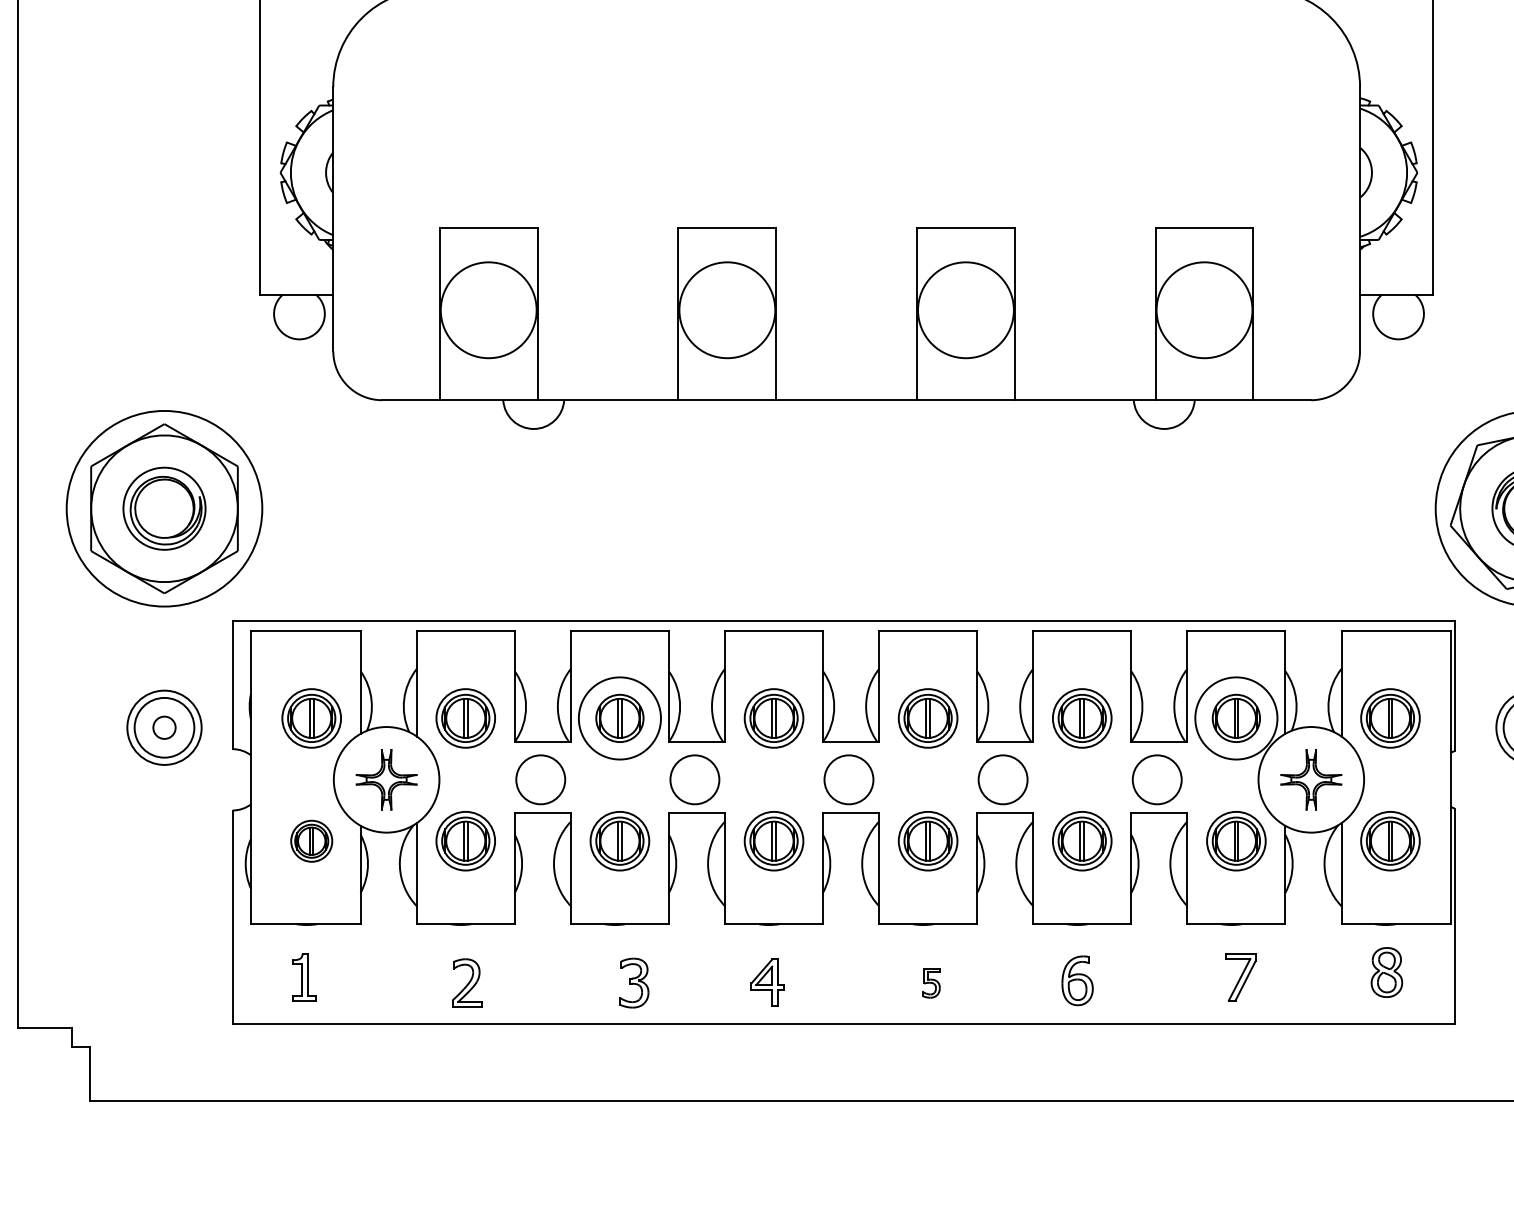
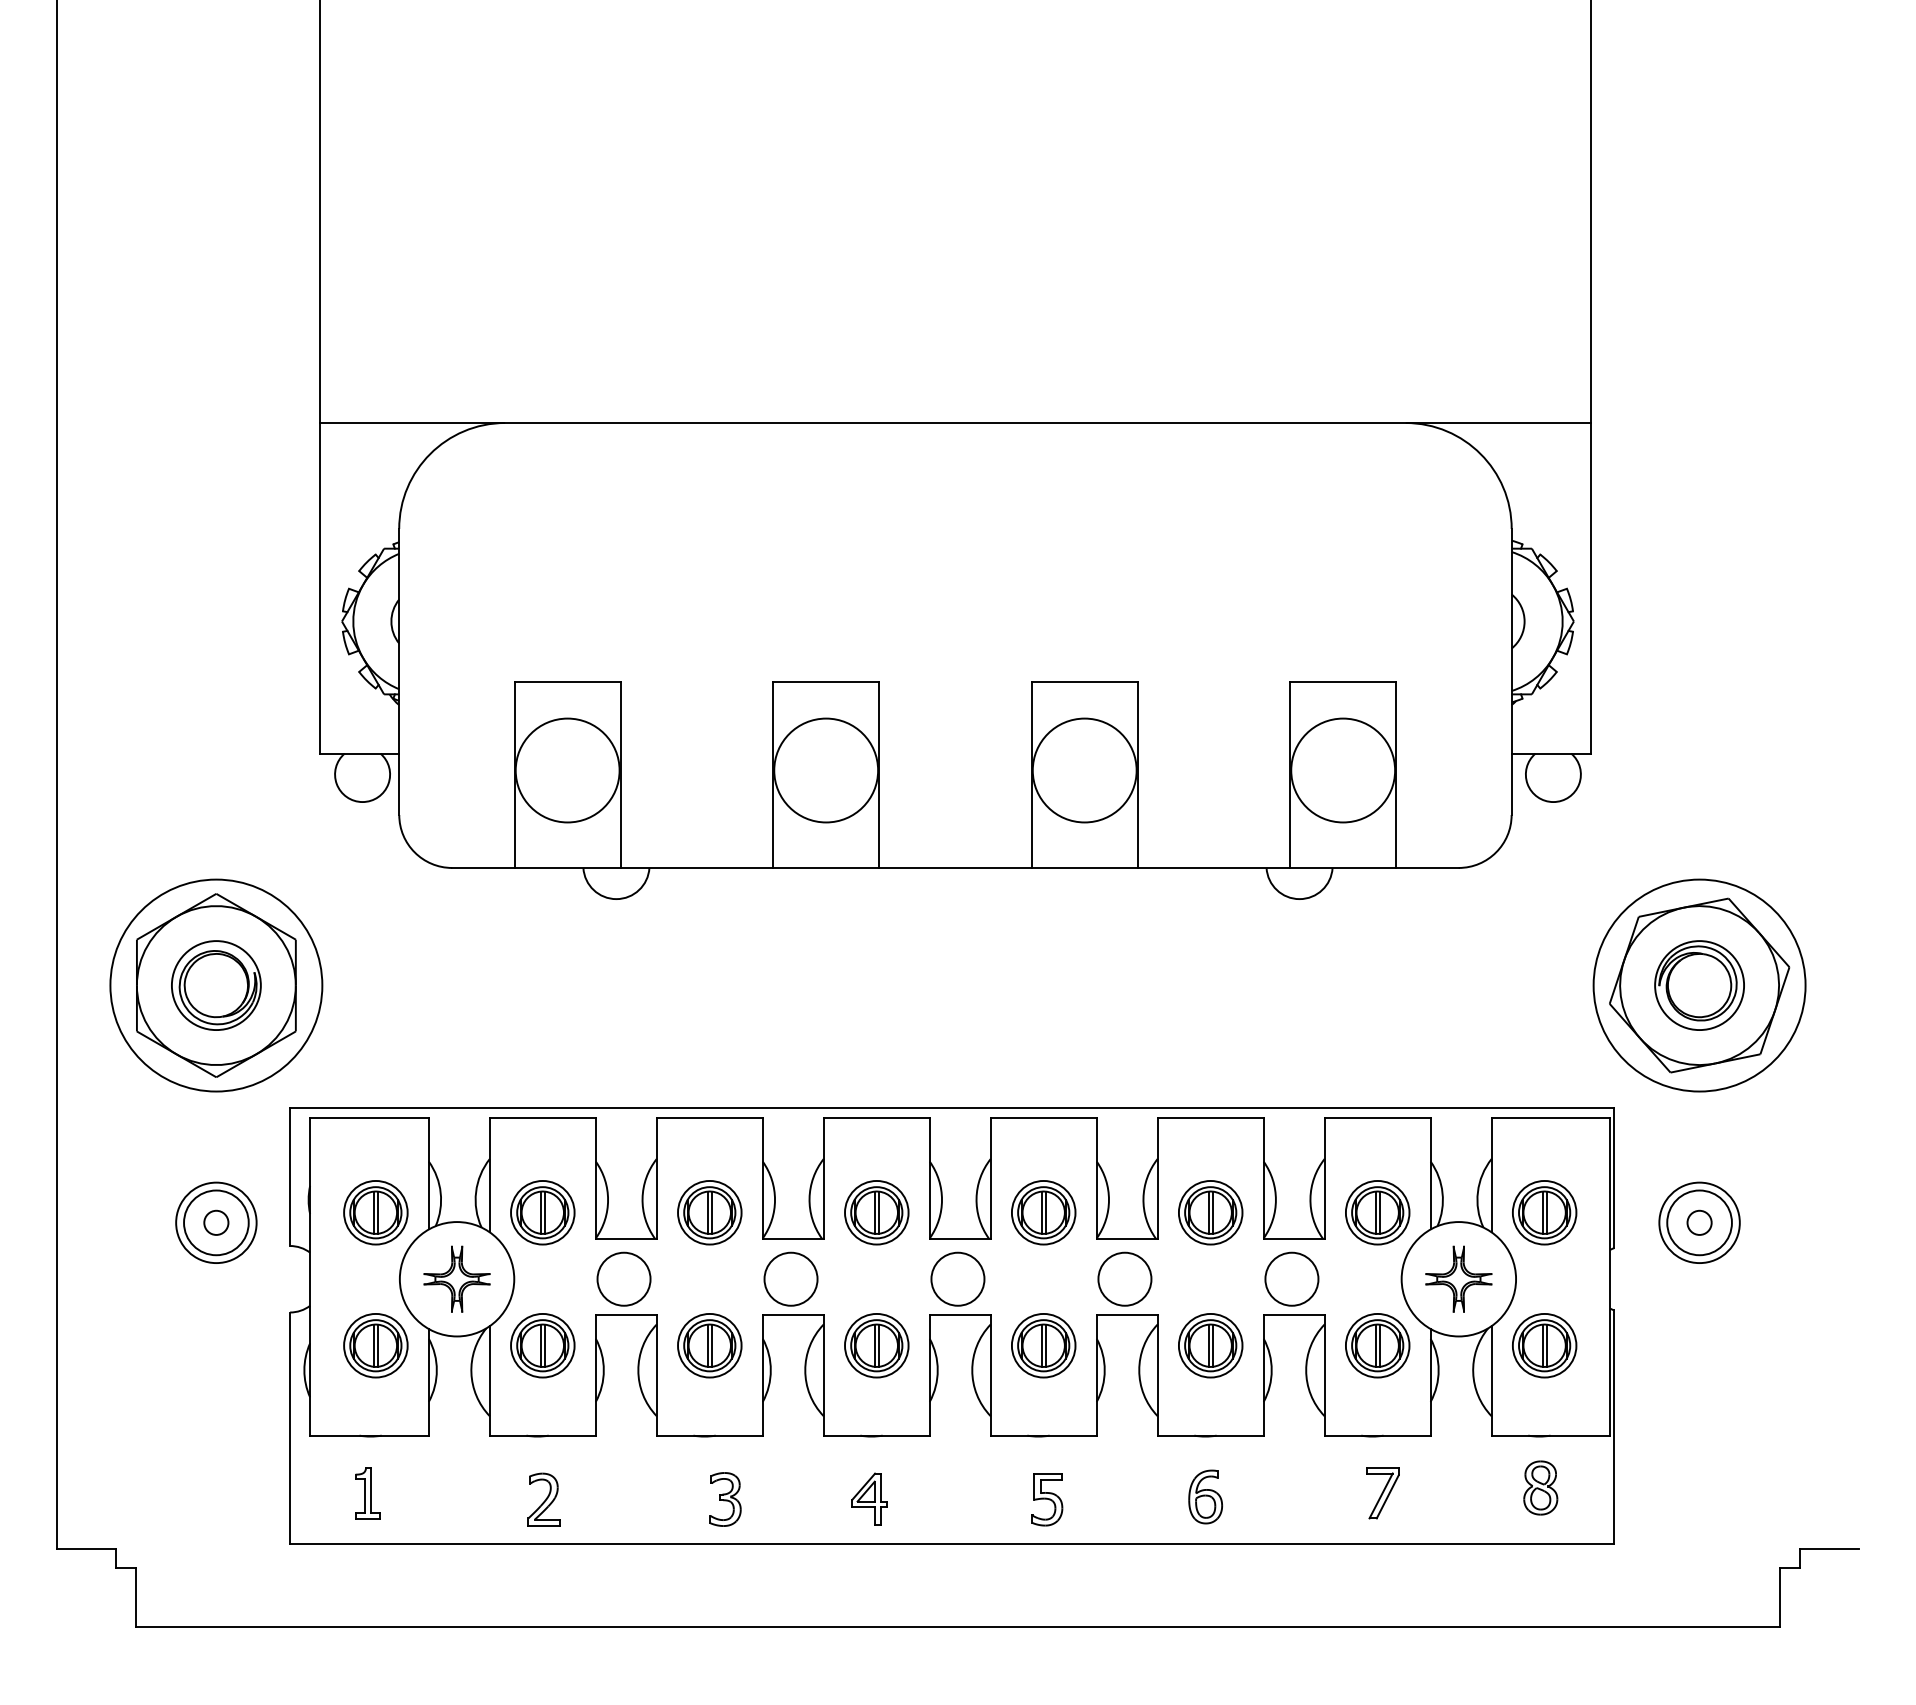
circle: (619, 718) -> (709, 1212), size x0.71
circle: (1236, 718) -> (1377, 1212), size x0.71
part: (311, 840) -> (375, 1345), size x1.43
part: (931, 983) -> (1047, 1499), size x1.67

